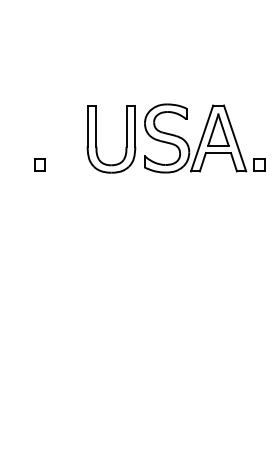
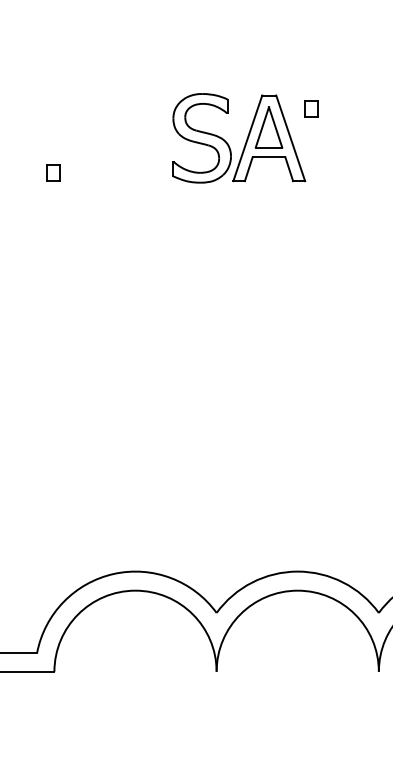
part: (96, 139) -> (110, 139), removed
part: (39, 164) -> (53, 172), moved
part: (259, 164) -> (311, 108), moved

